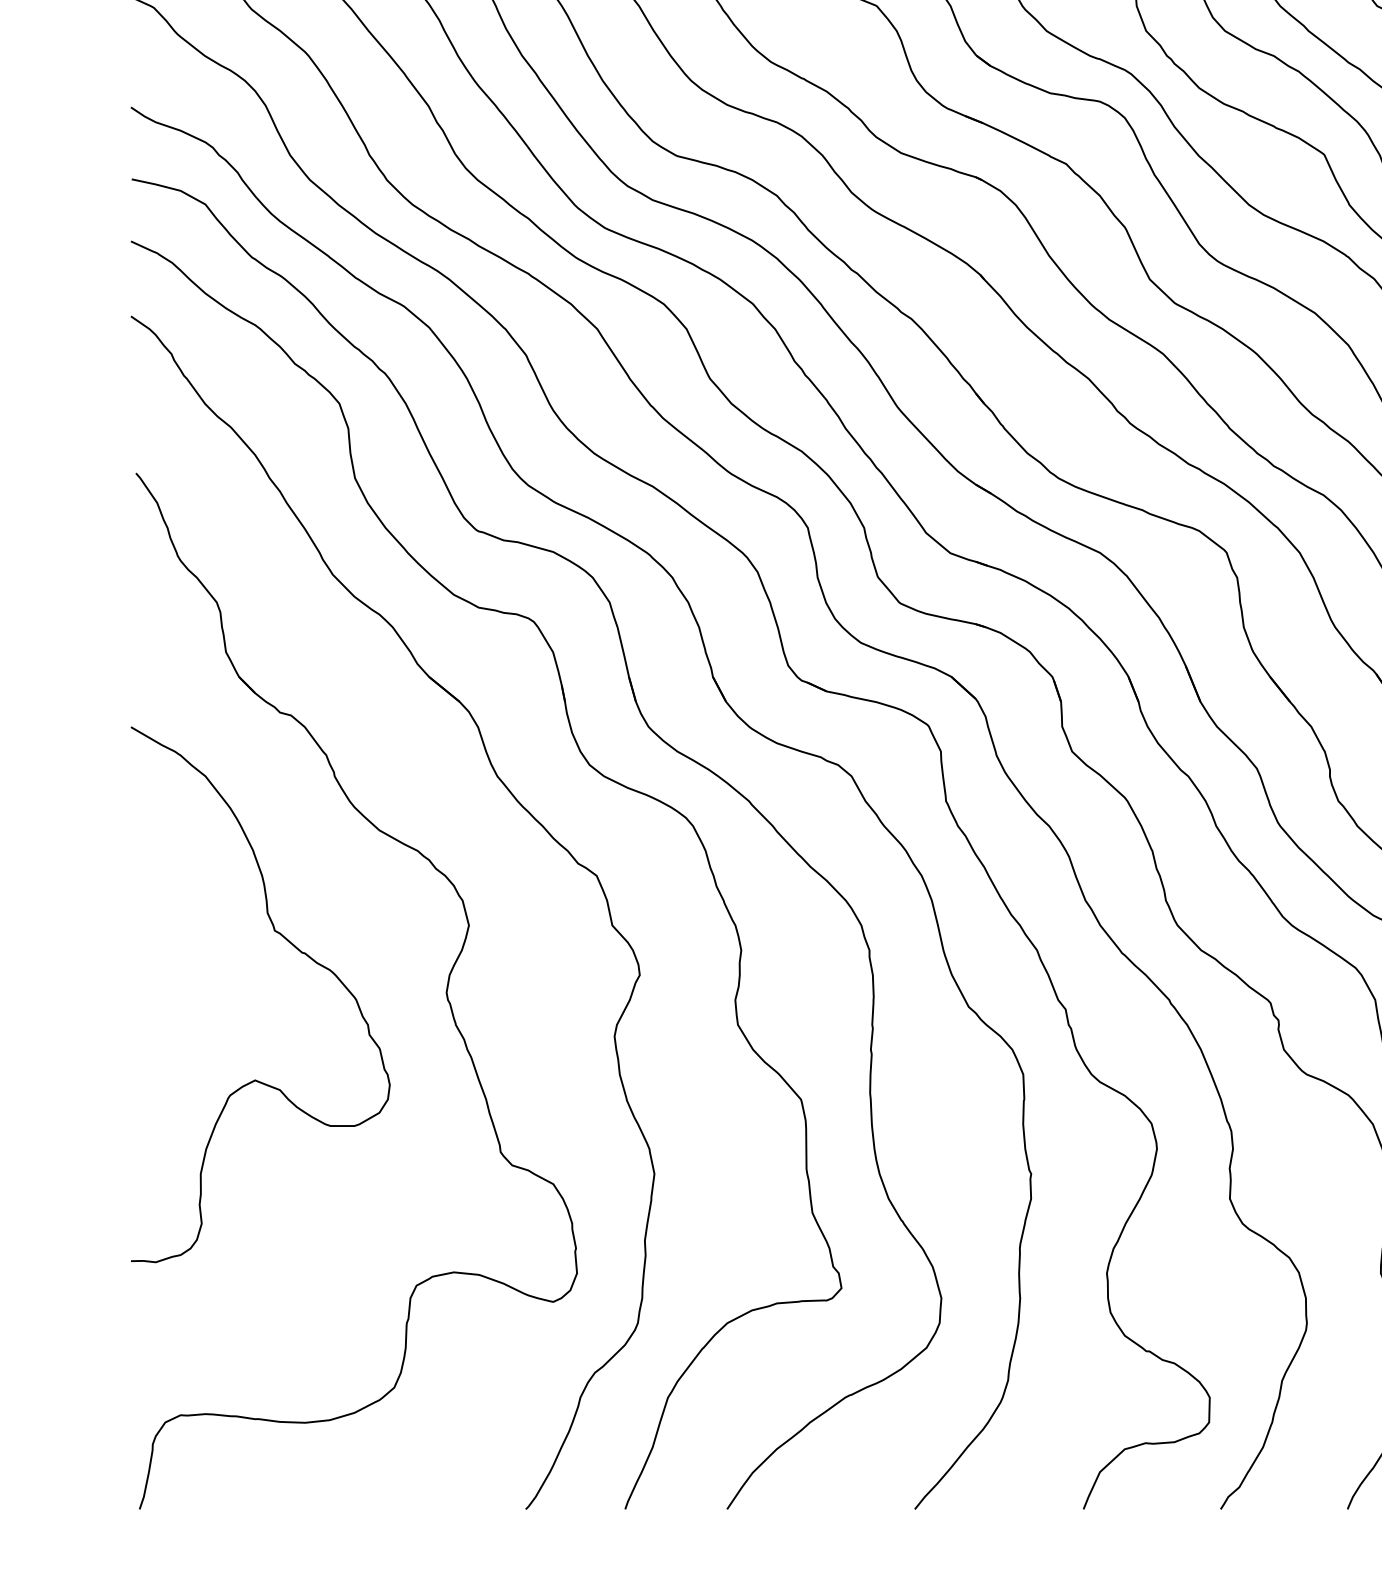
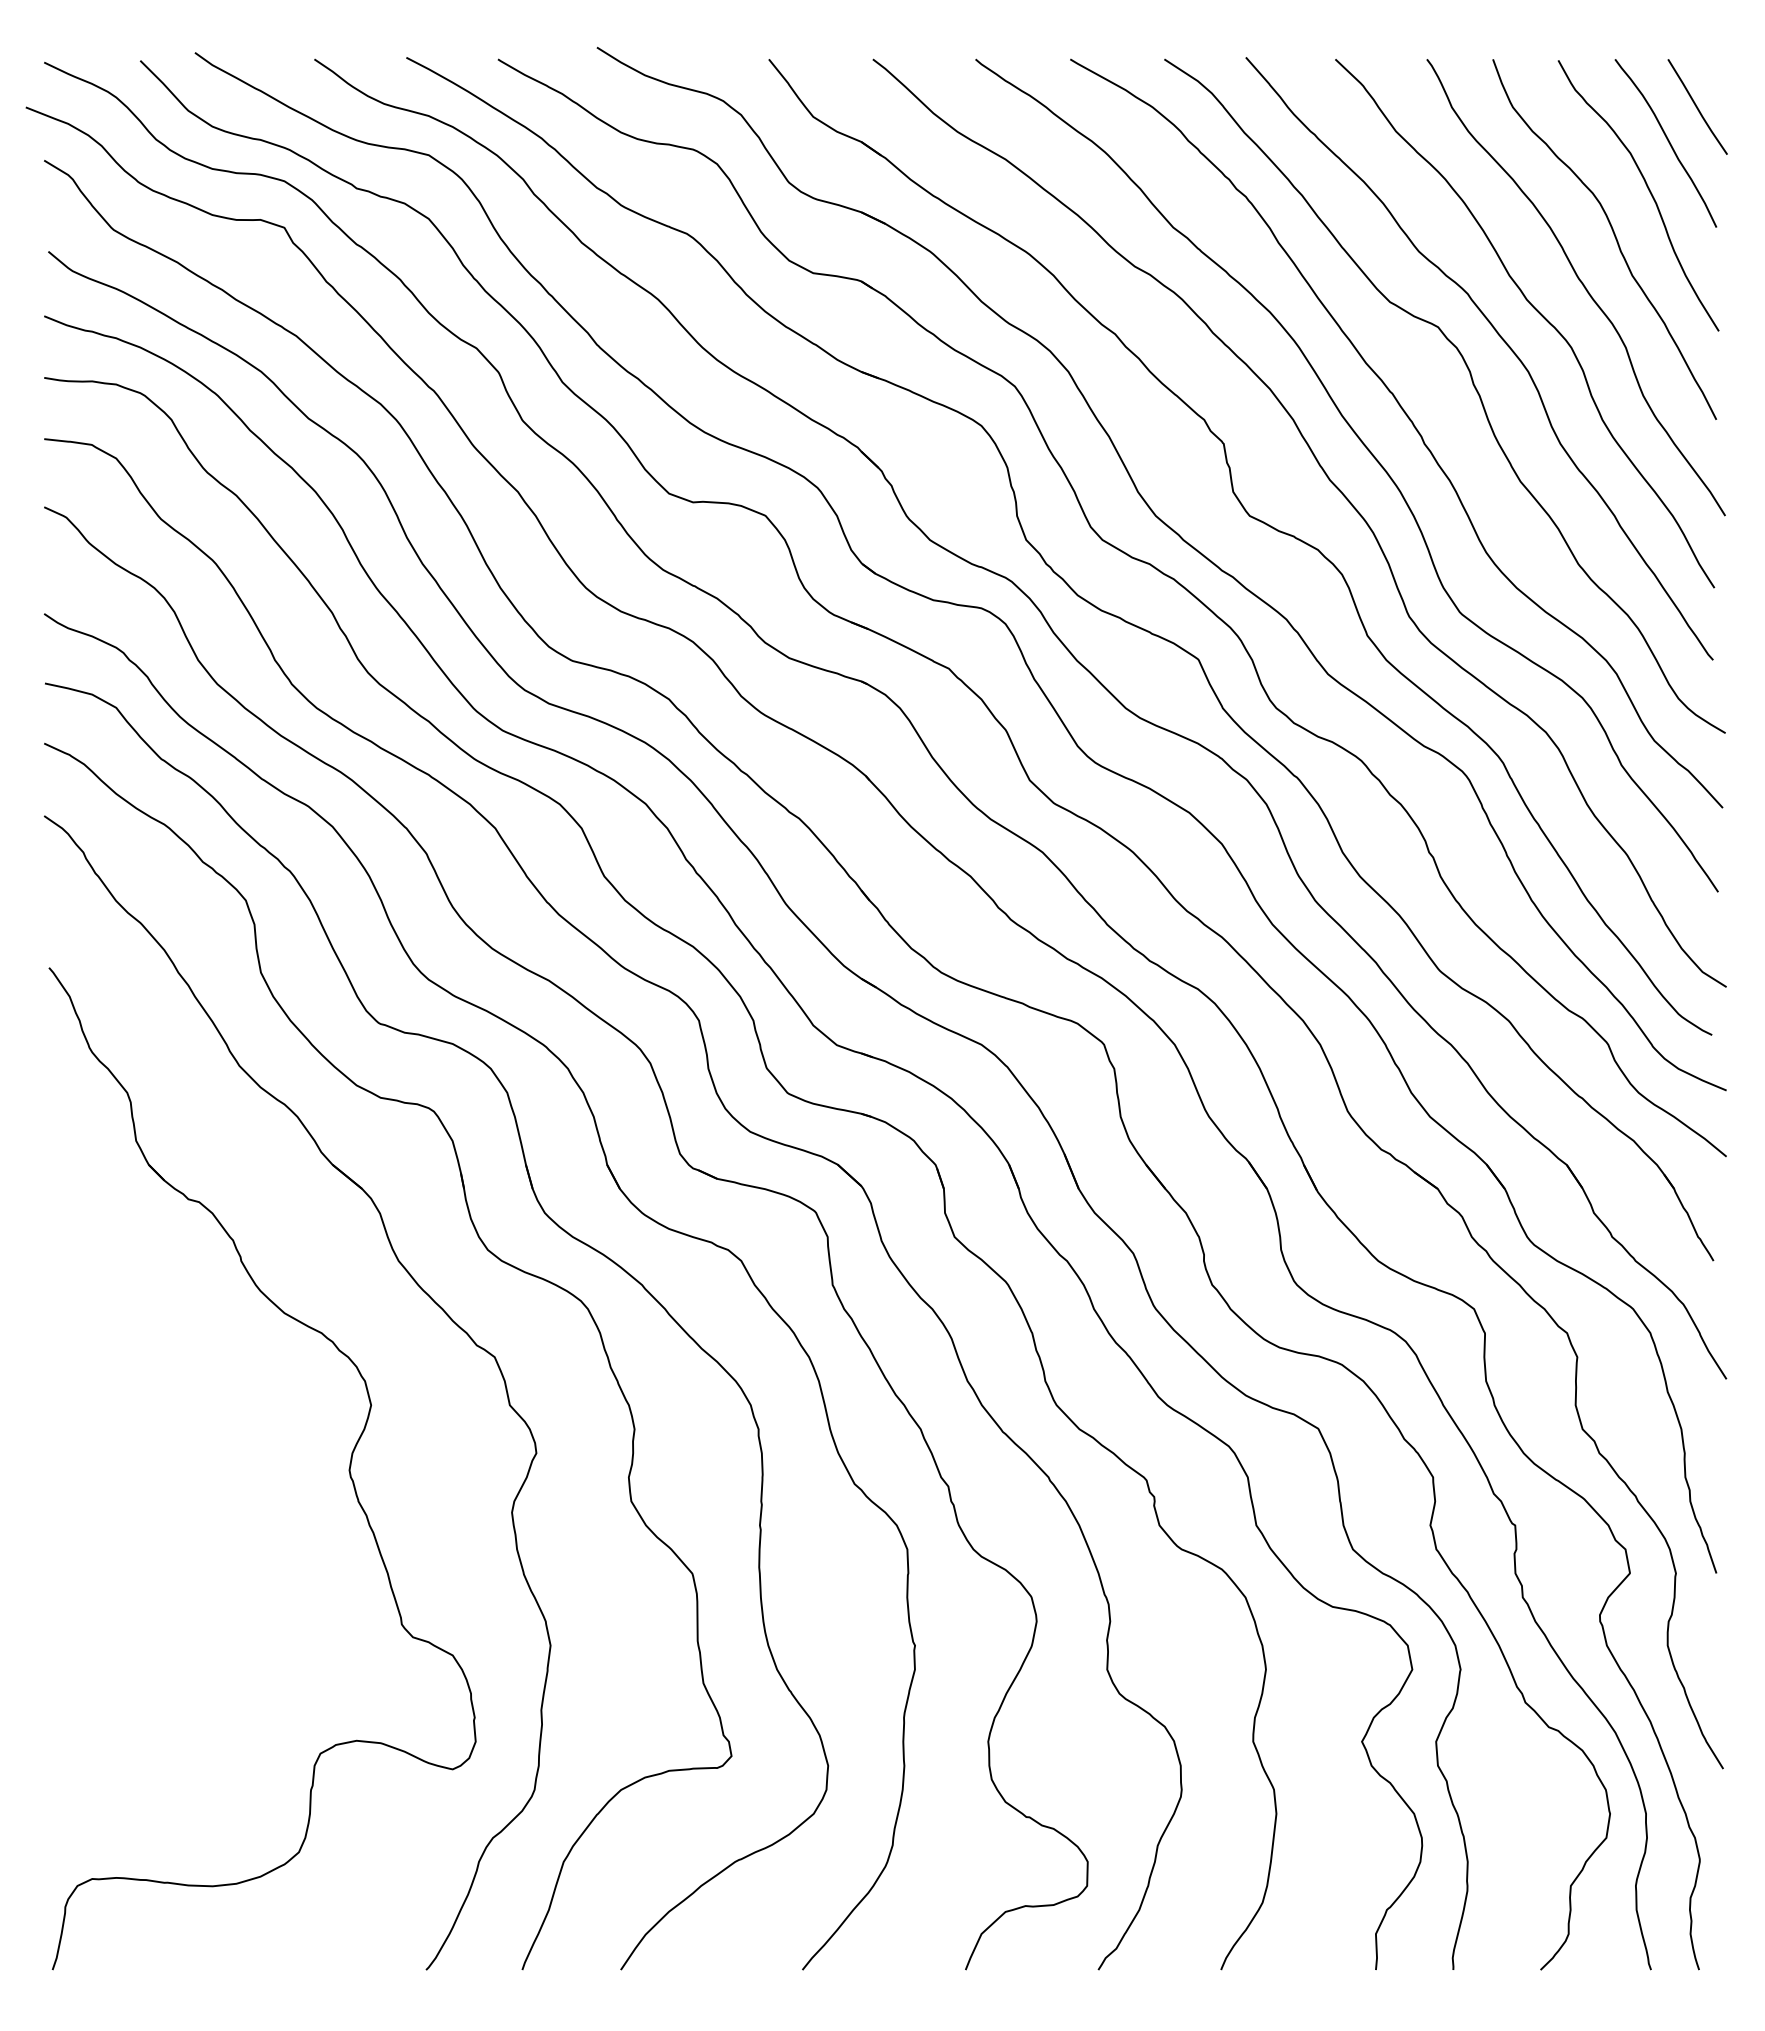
curve: (297, 950) -> (205, 1429), removed

